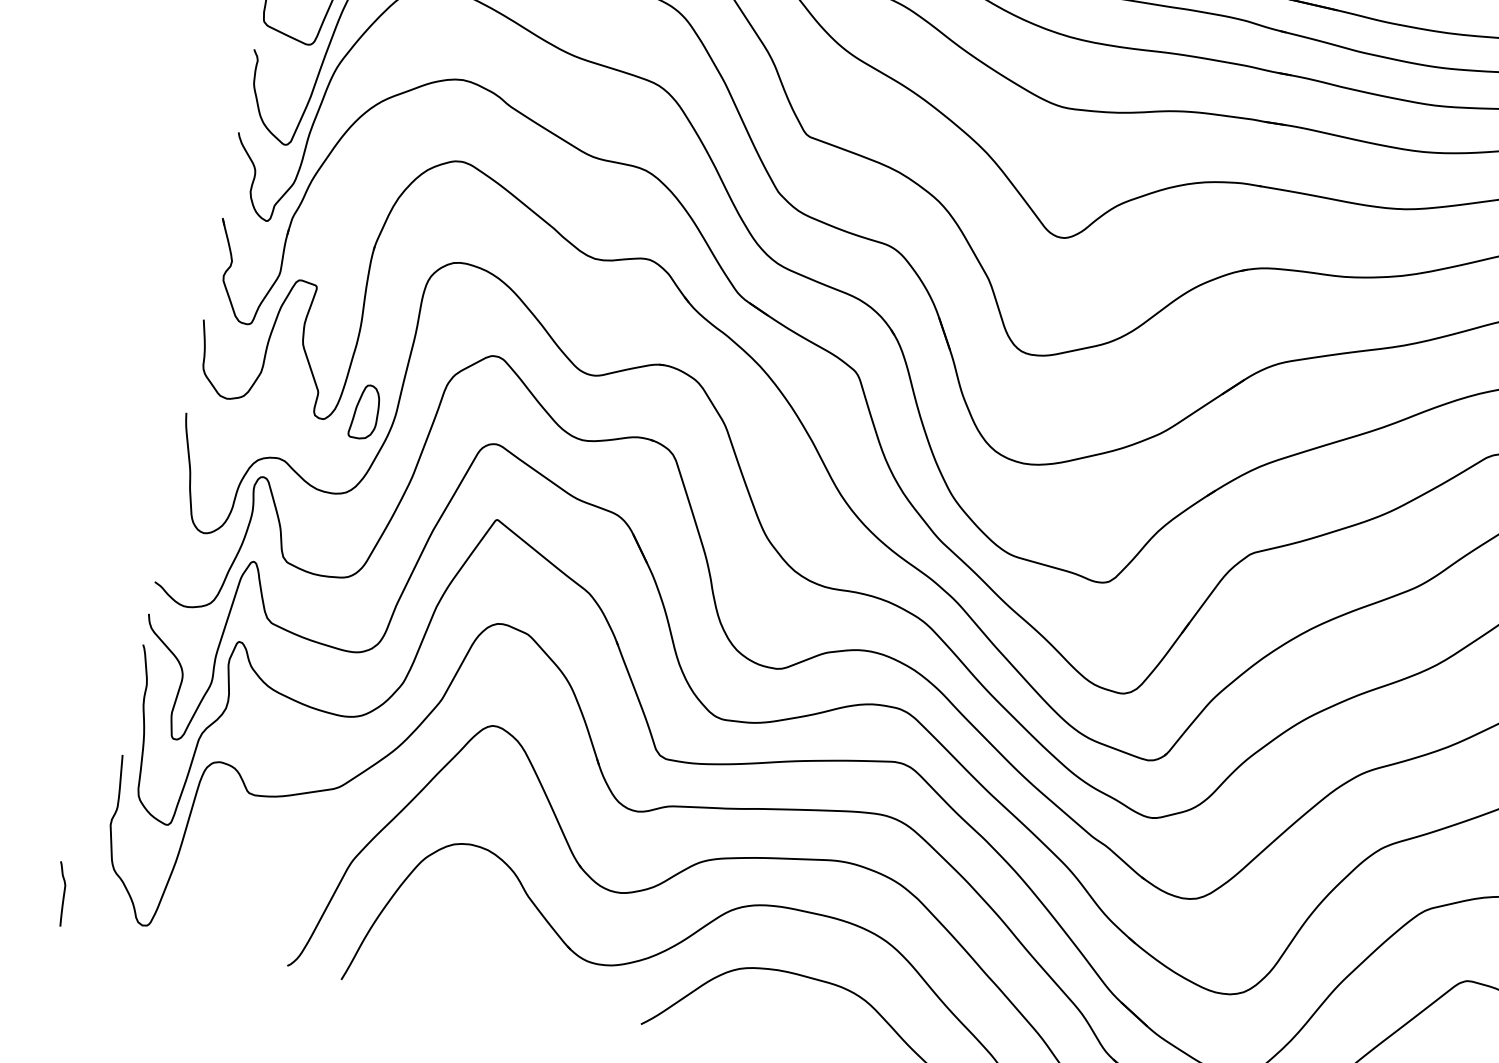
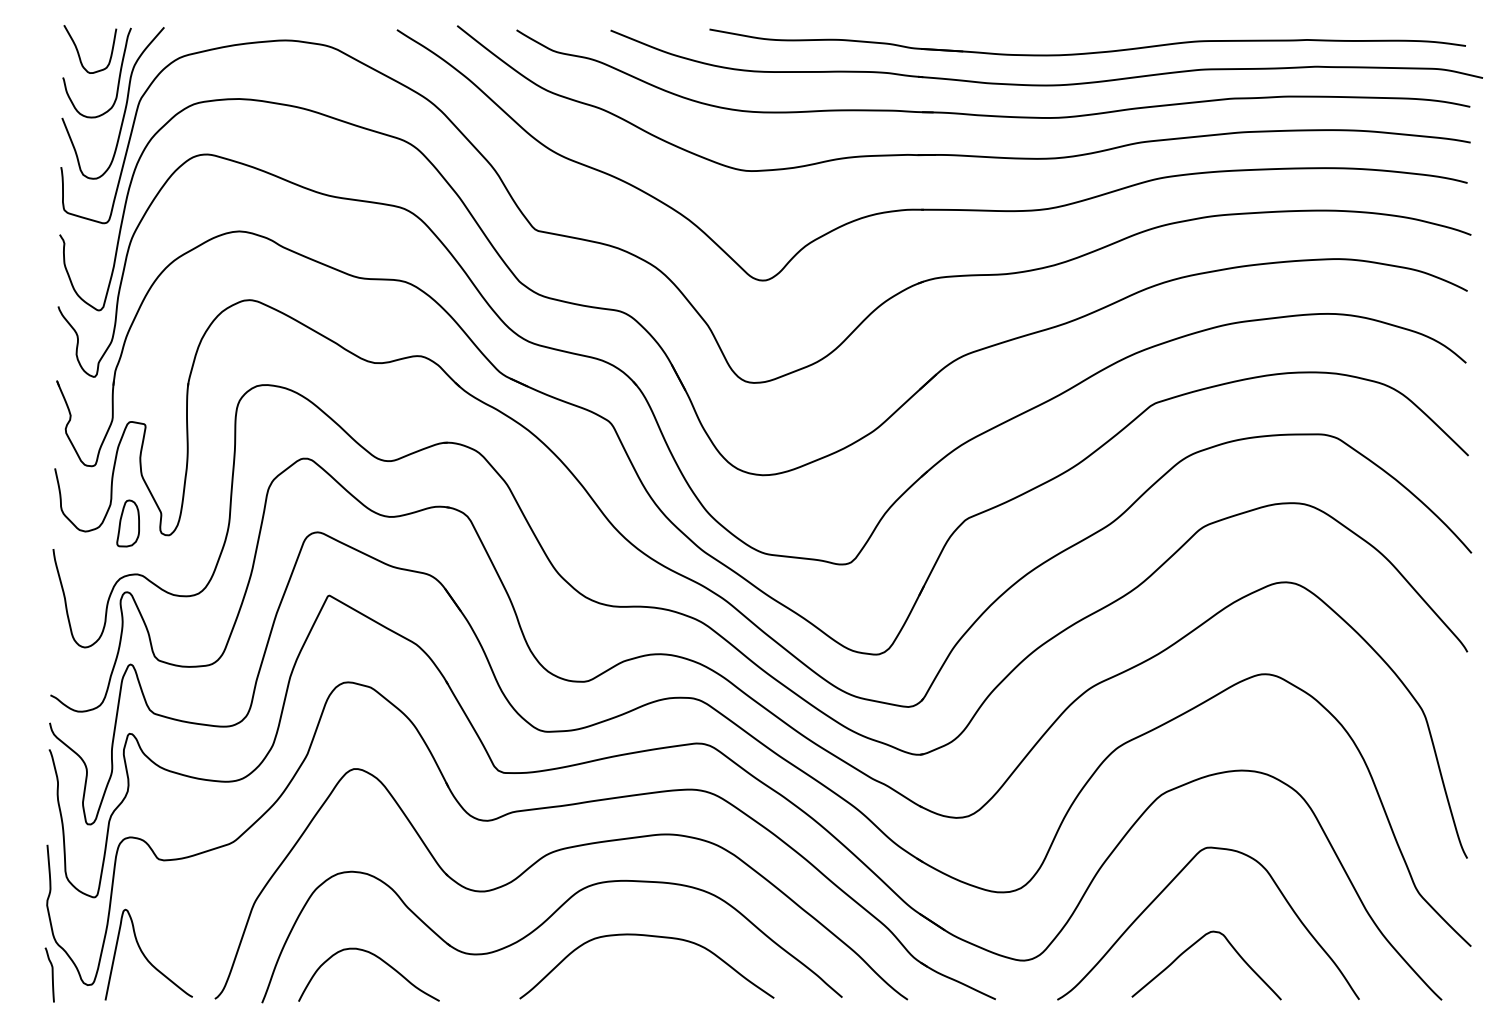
part: (364, 411) -> (127, 523), moved
curve: (62, 893) -> (51, 974), moved
curve: (216, 903) -> (146, 956), added
curve: (485, 951) -> (379, 959), added

